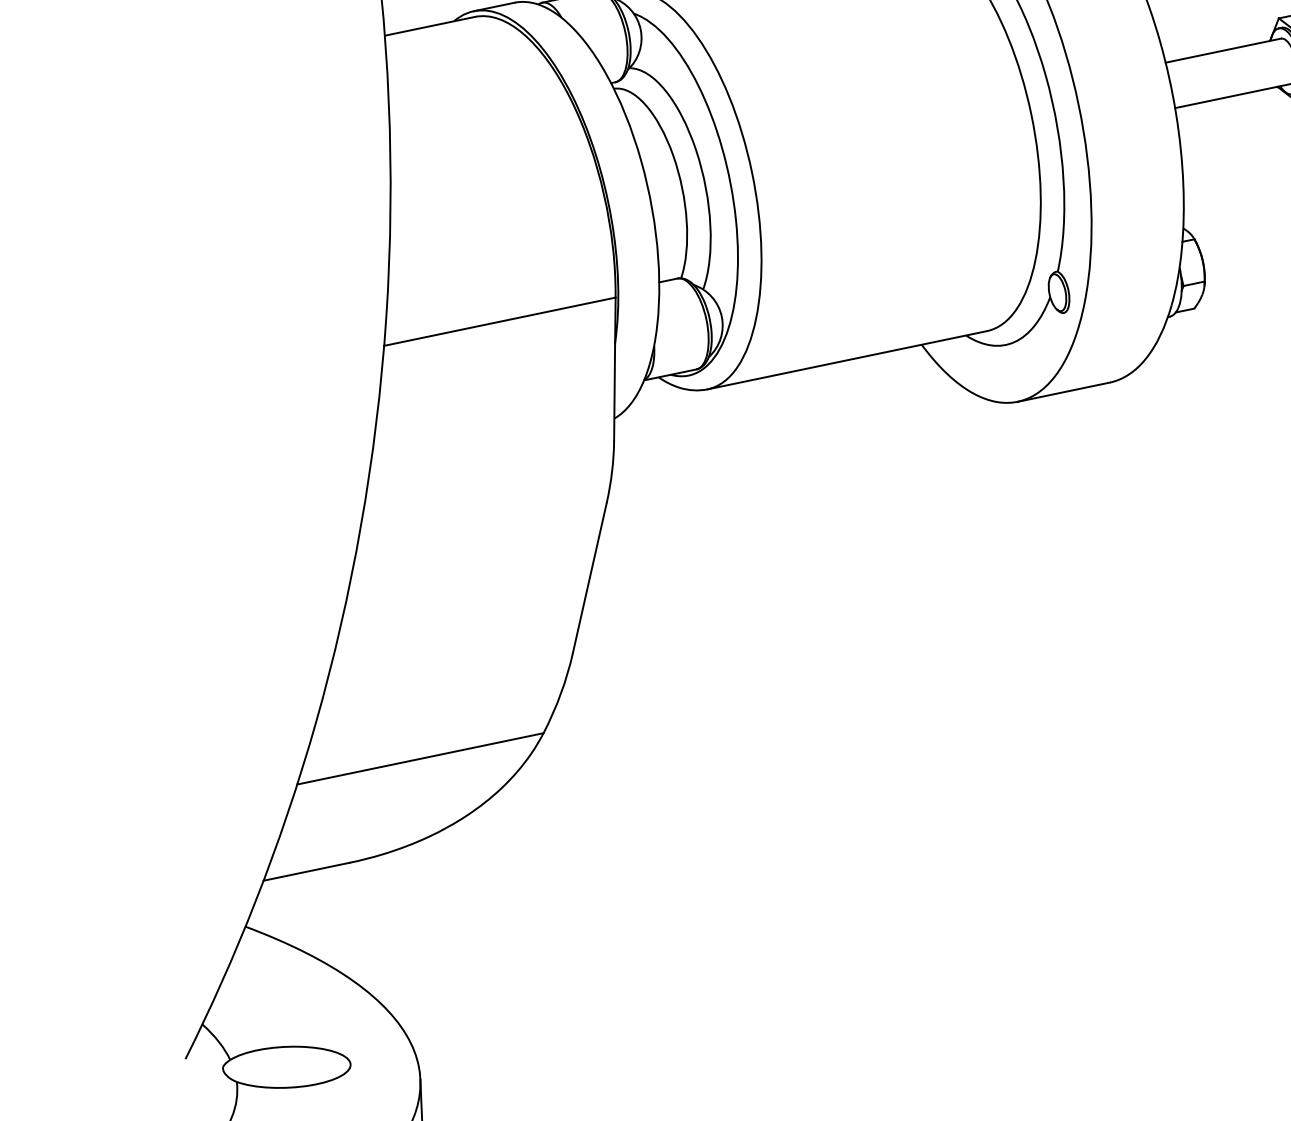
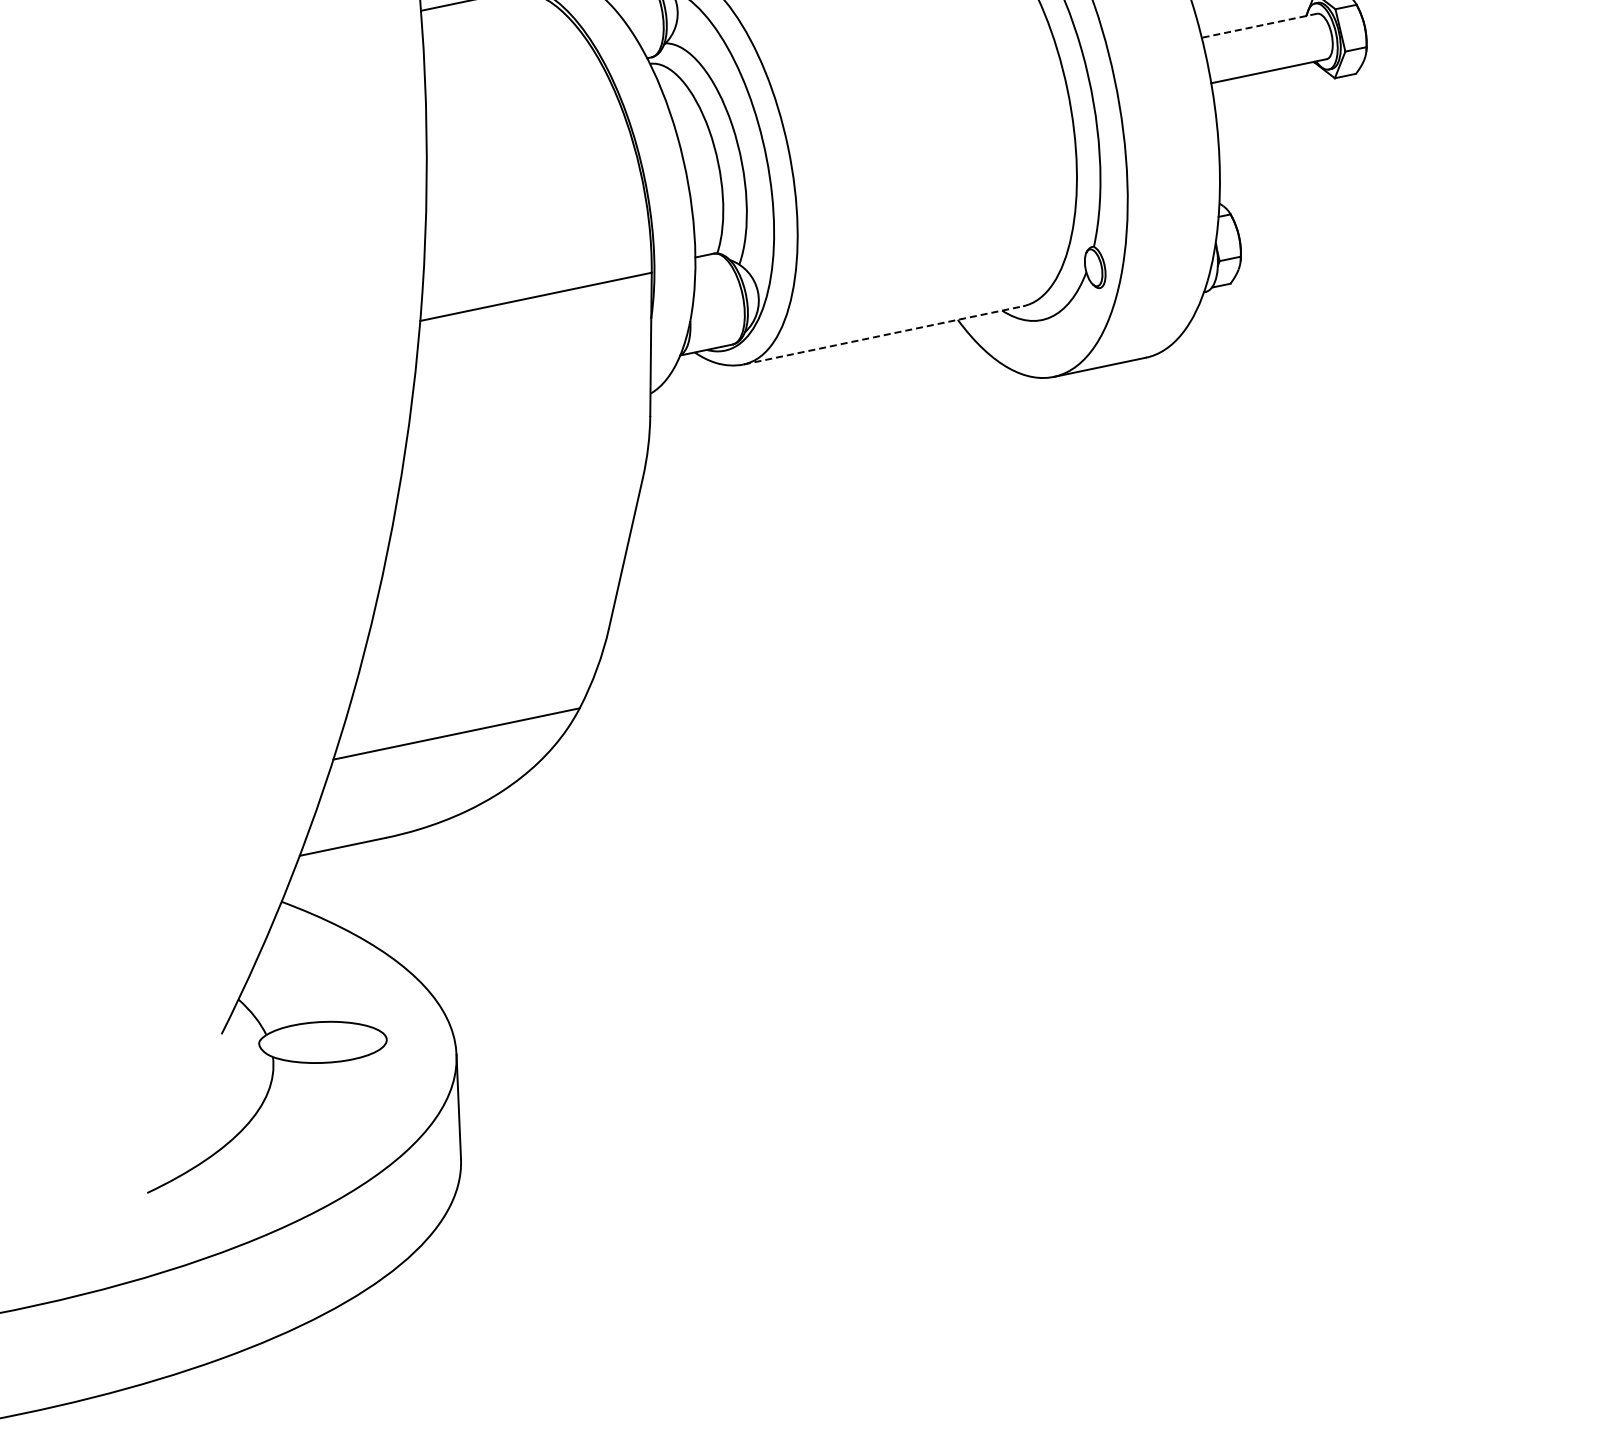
line: (1223, 50) -> (1259, 25), solid -> dashed
line: (847, 360) -> (883, 335), solid -> dashed

